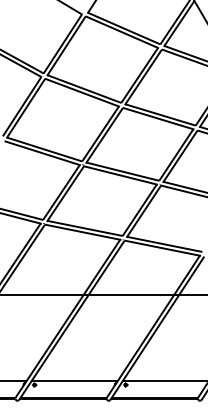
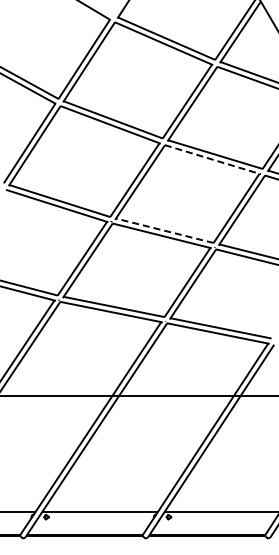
line: (159, 118) -> (213, 159), solid -> dashed
line: (122, 171) -> (164, 230), solid -> dashed

